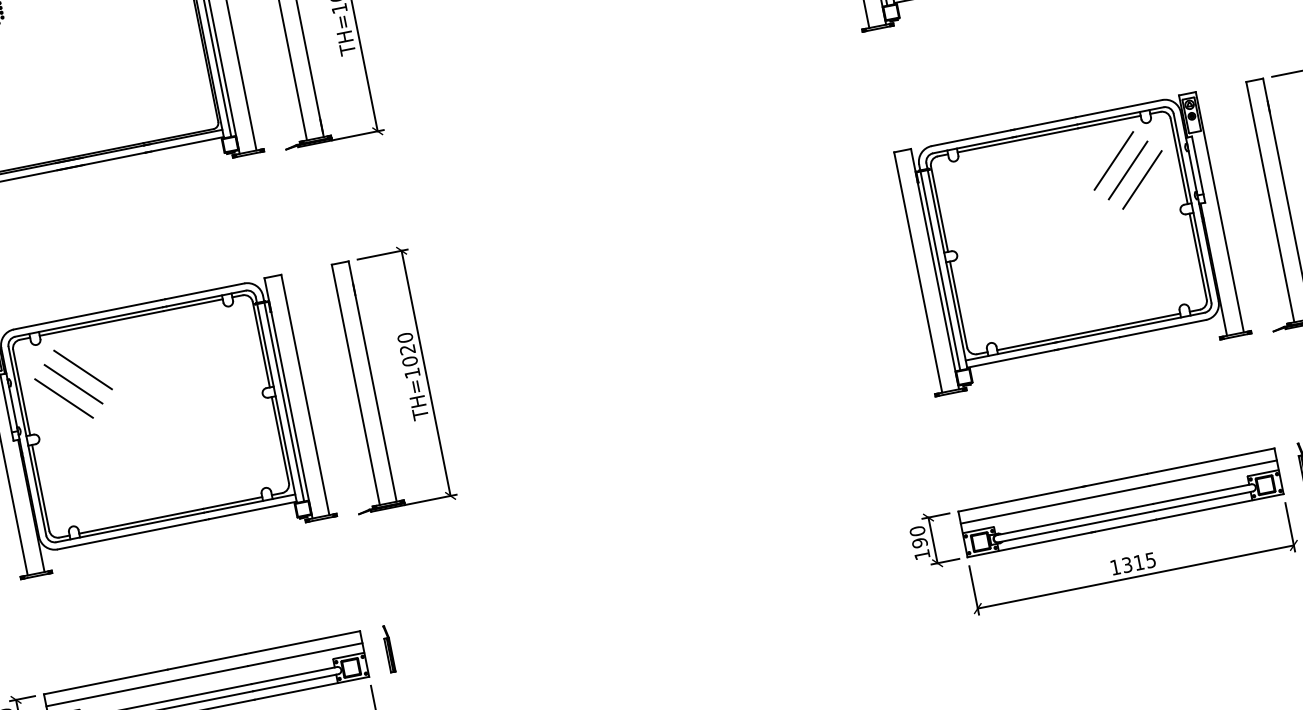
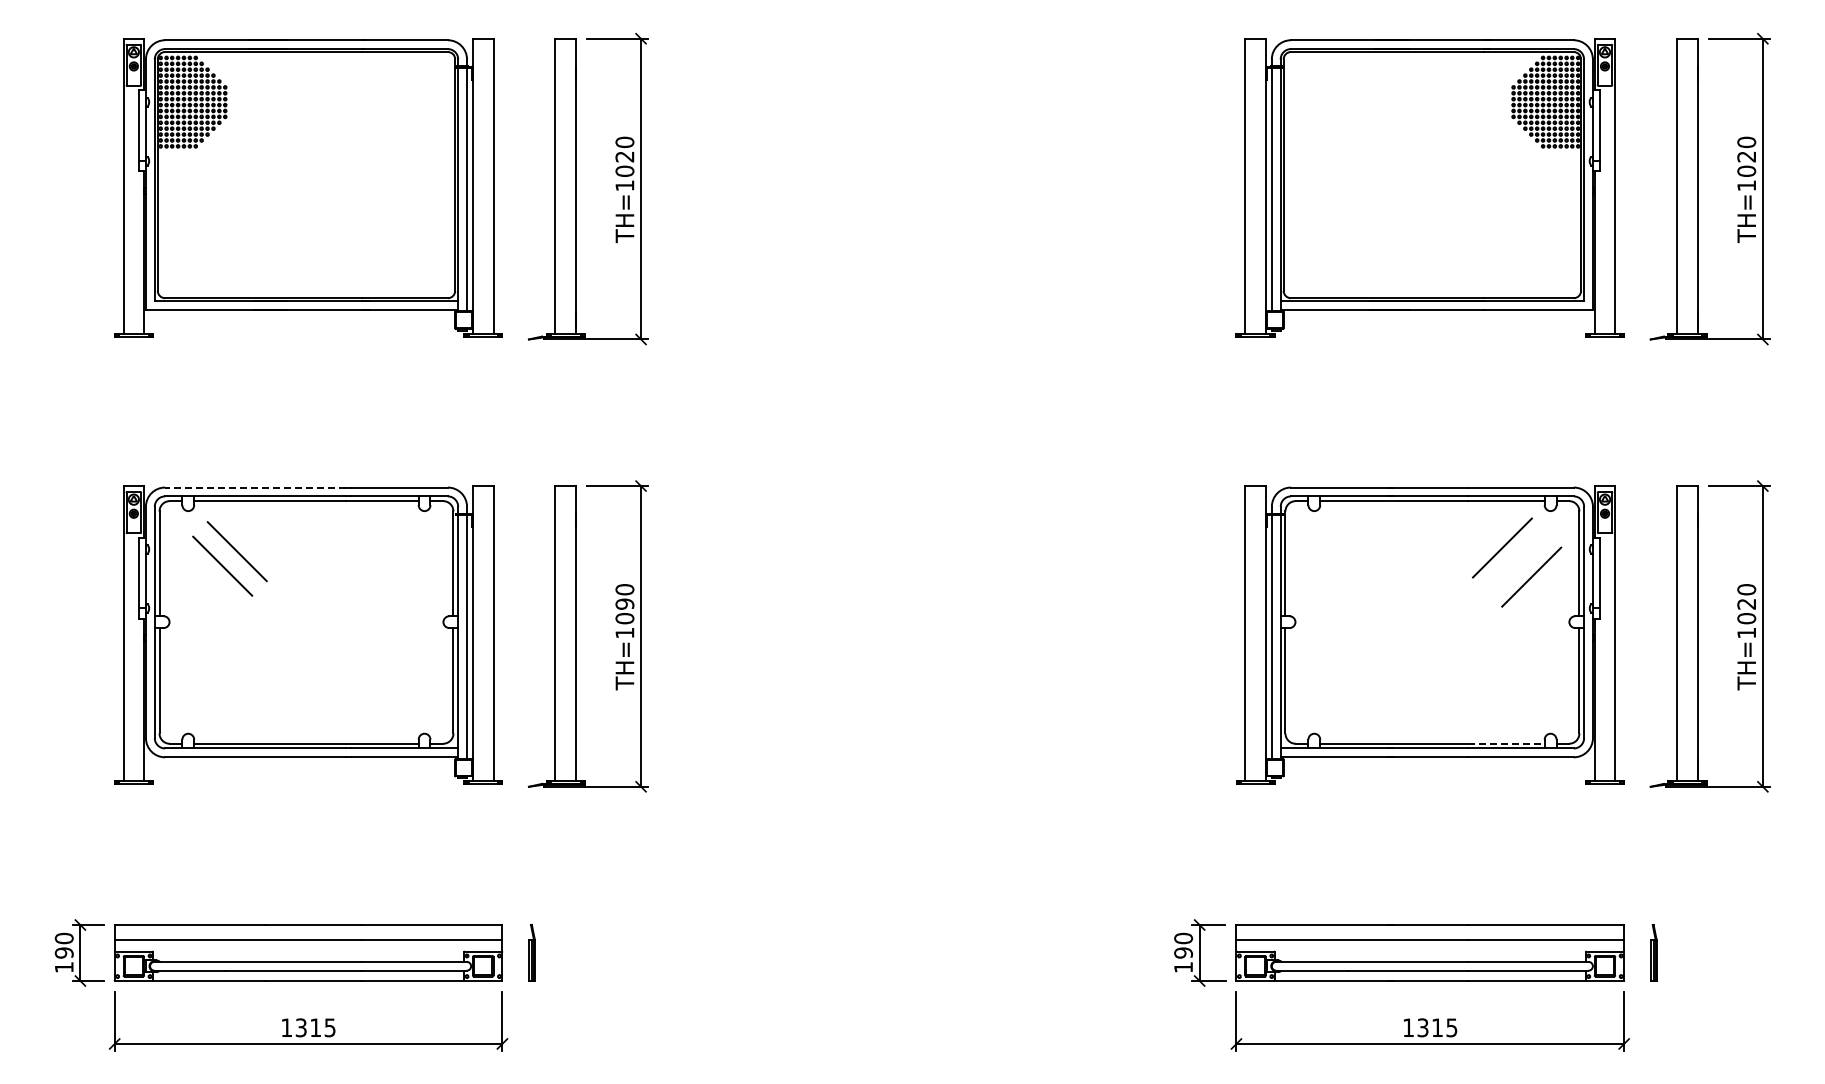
line: (1127, 170) -> (1516, 562), removed
line: (87, 314) -> (255, 487), solid -> dashed
line: (1149, 319) -> (1506, 743), solid -> dashed
text: (407, 349) -> (624, 603), TH=1020 -> TH=1090
line: (63, 398) -> (207, 580), removed

